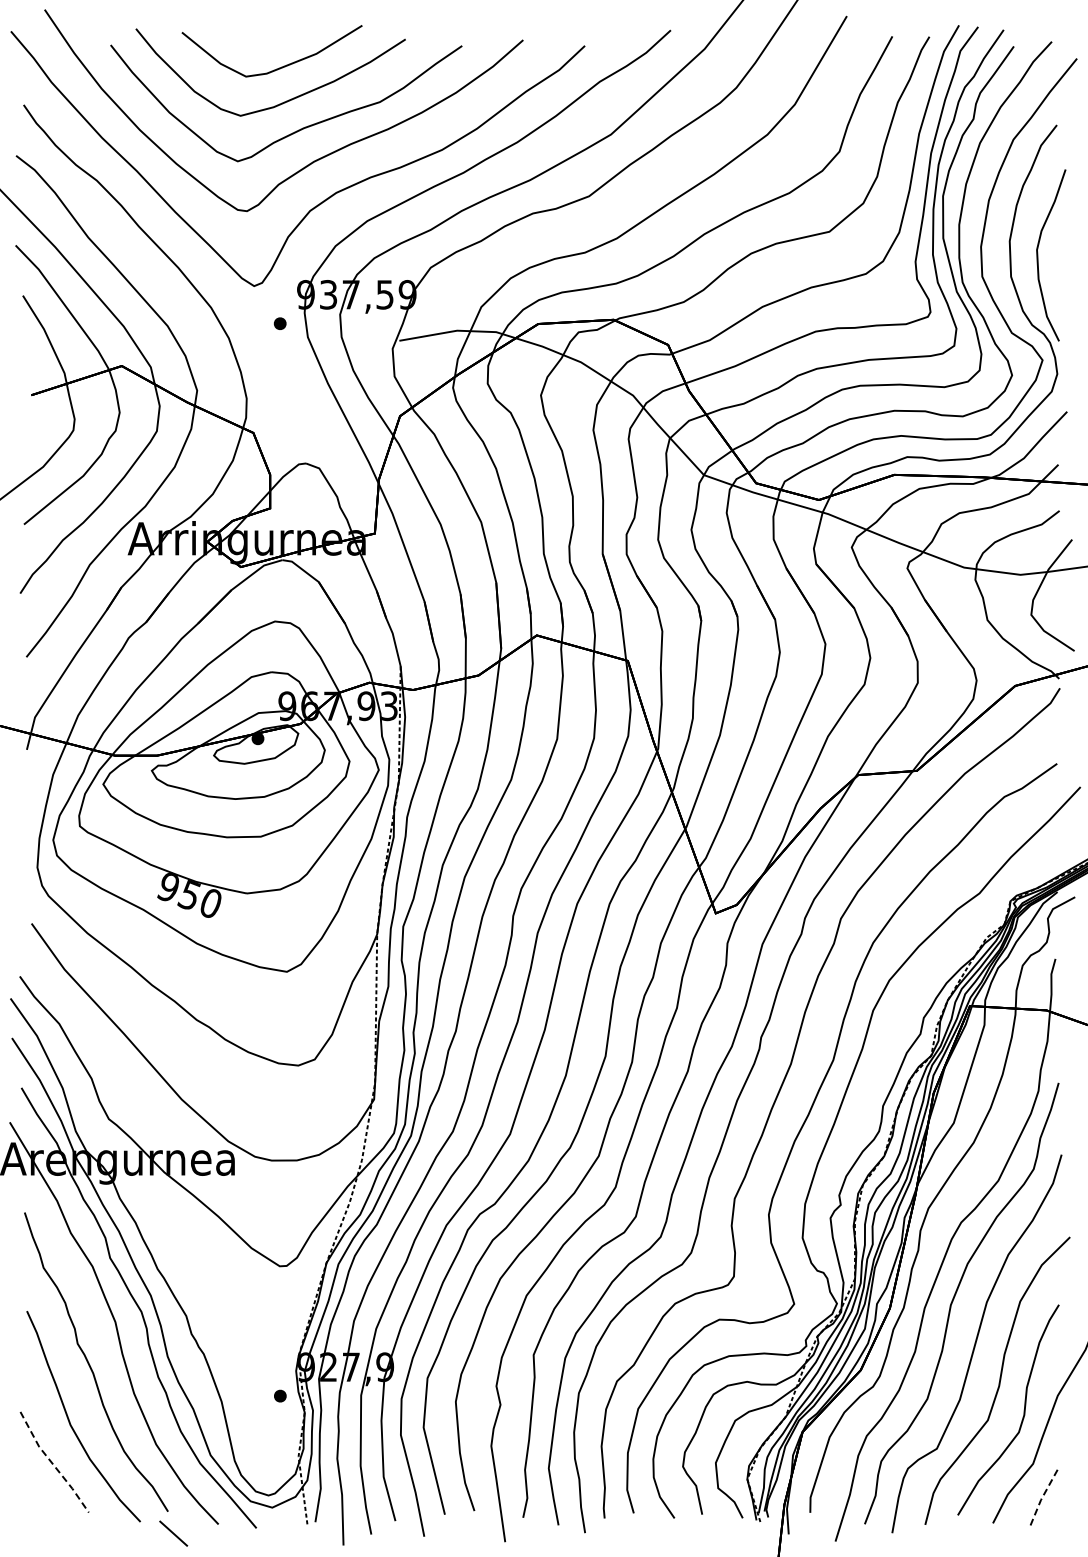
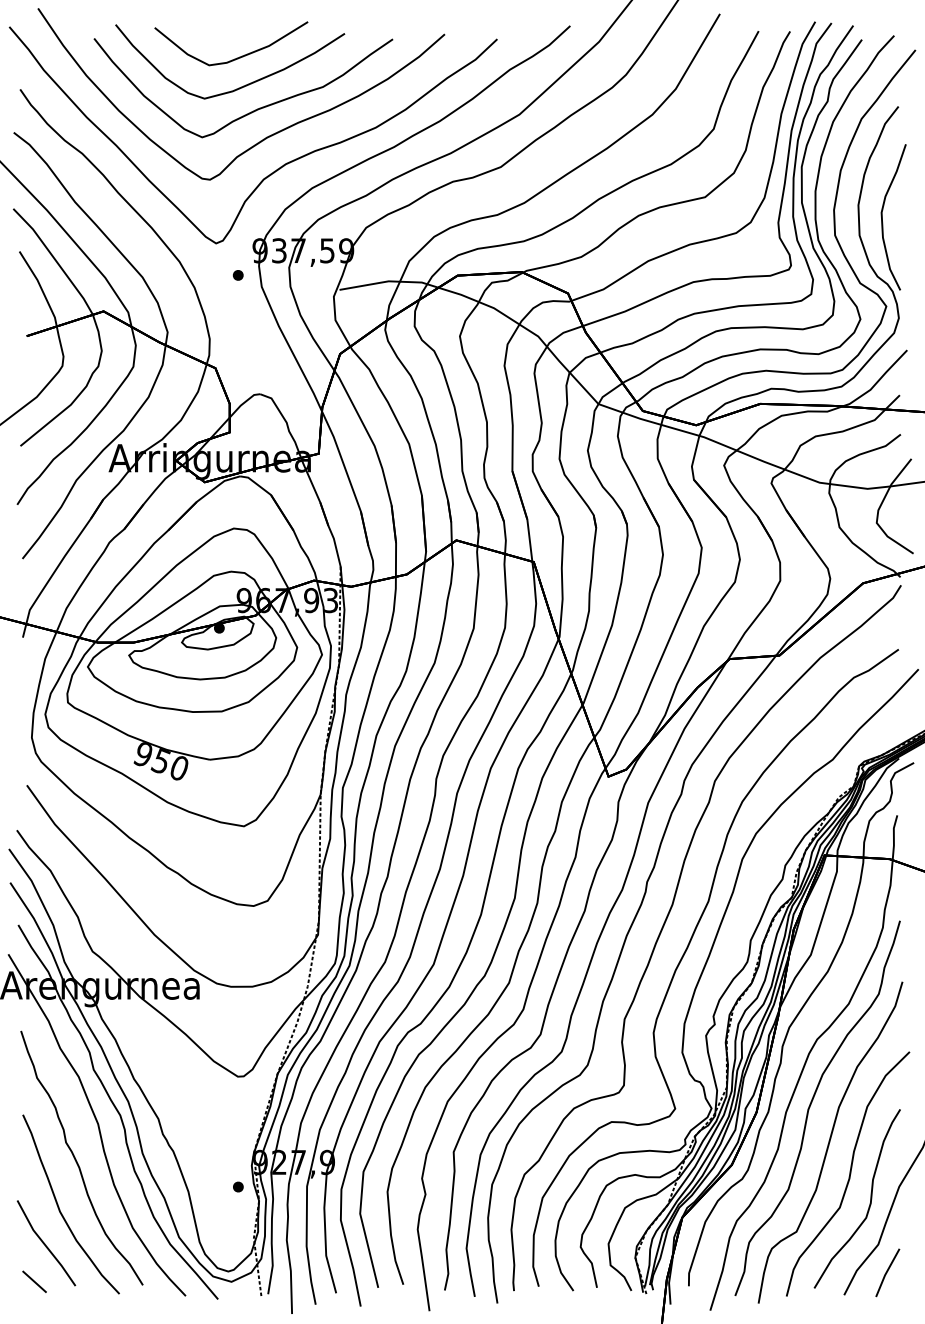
line: (52, 1463) -> (44, 1244), dashed -> solid
line: (1042, 1496) -> (886, 1272), dashed -> solid
line: (173, 1533) -> (34, 1281), moved

